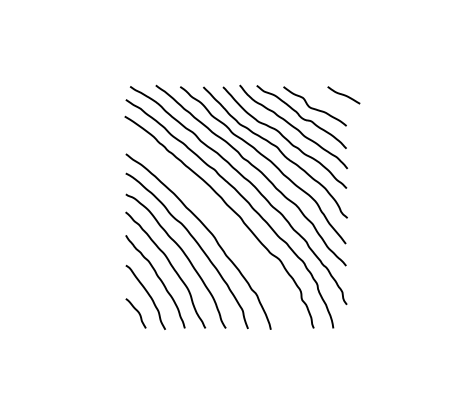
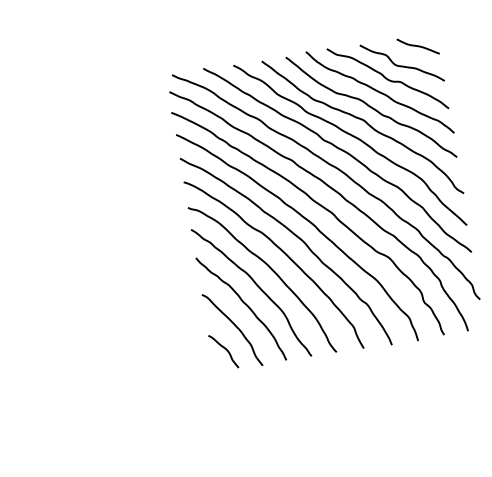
curve: (343, 95) -> (417, 46), moved
curve: (222, 224) -> (312, 225), added

